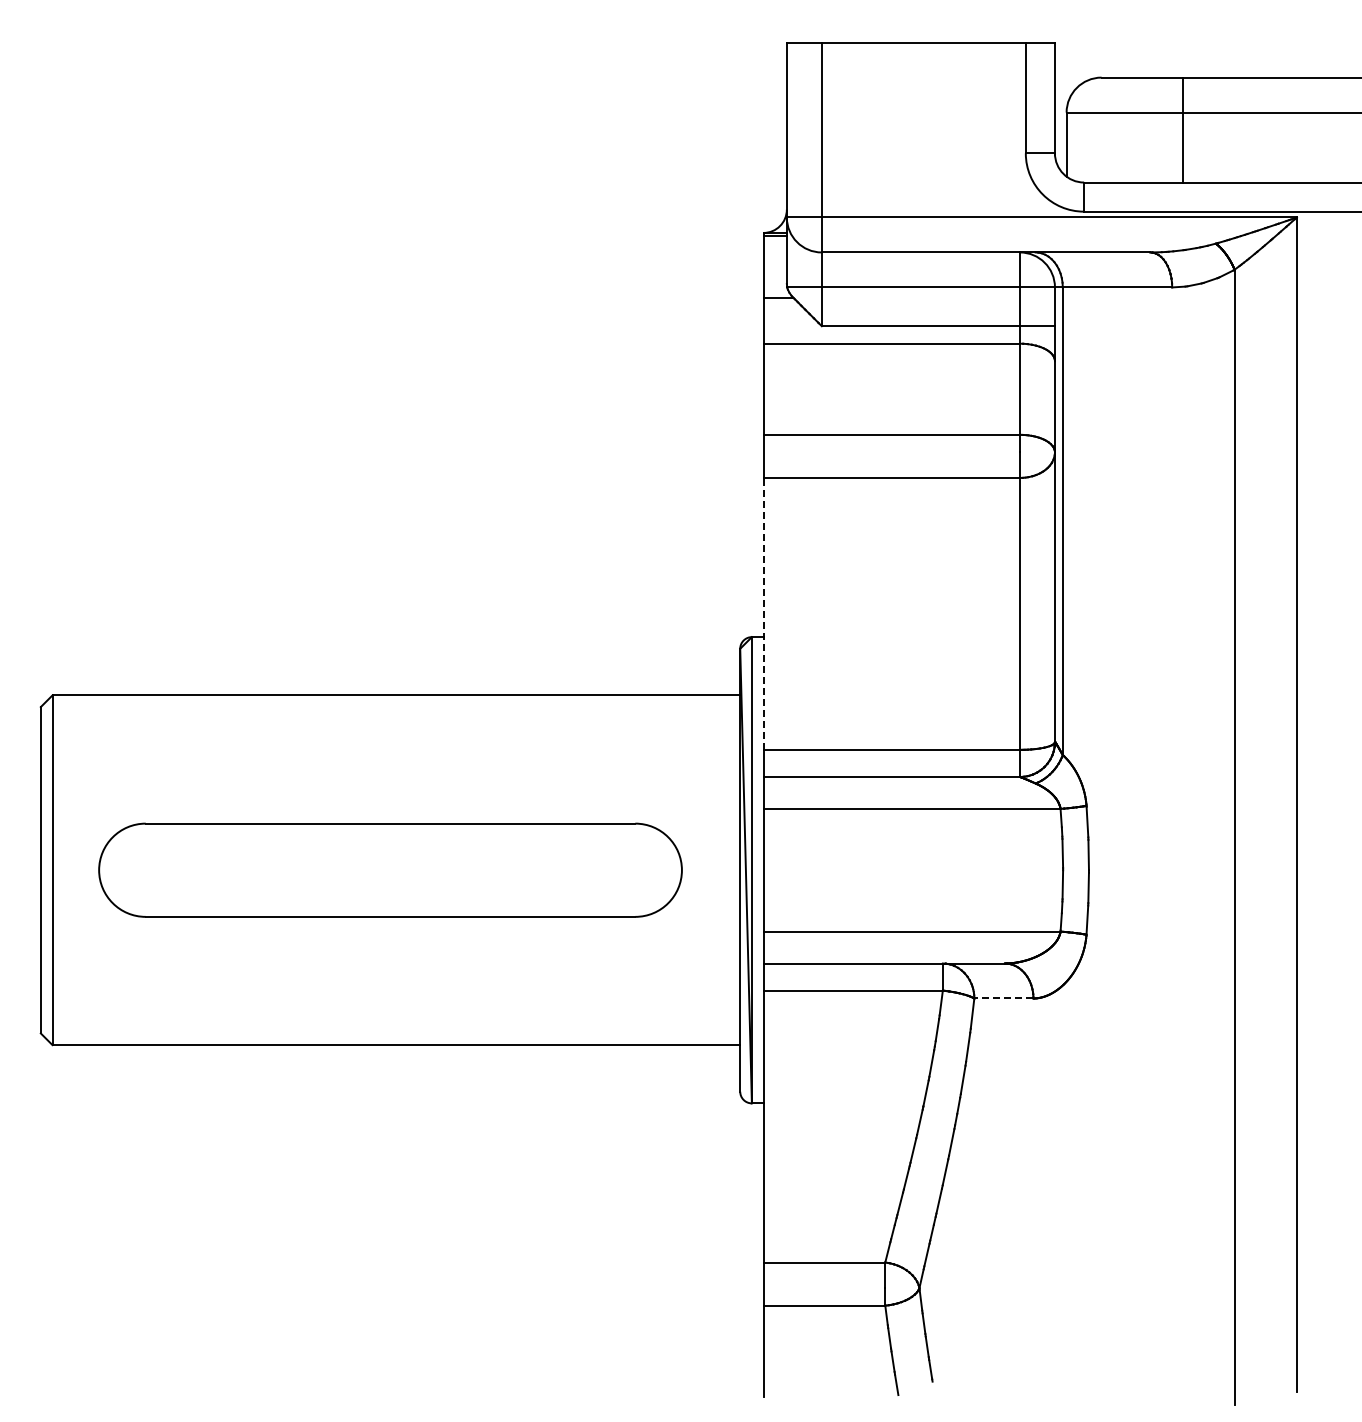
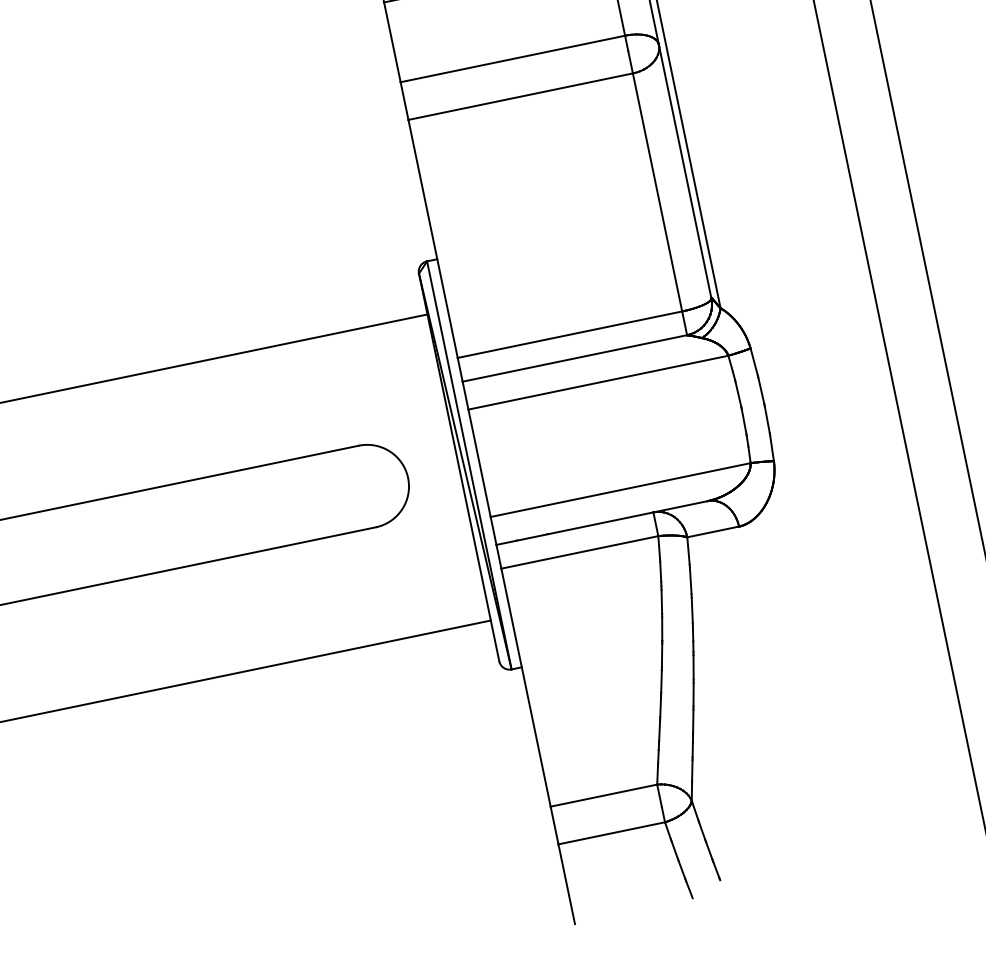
line: (763, 613) -> (432, 238), dashed -> solid
line: (1003, 998) -> (712, 532), dashed -> solid

